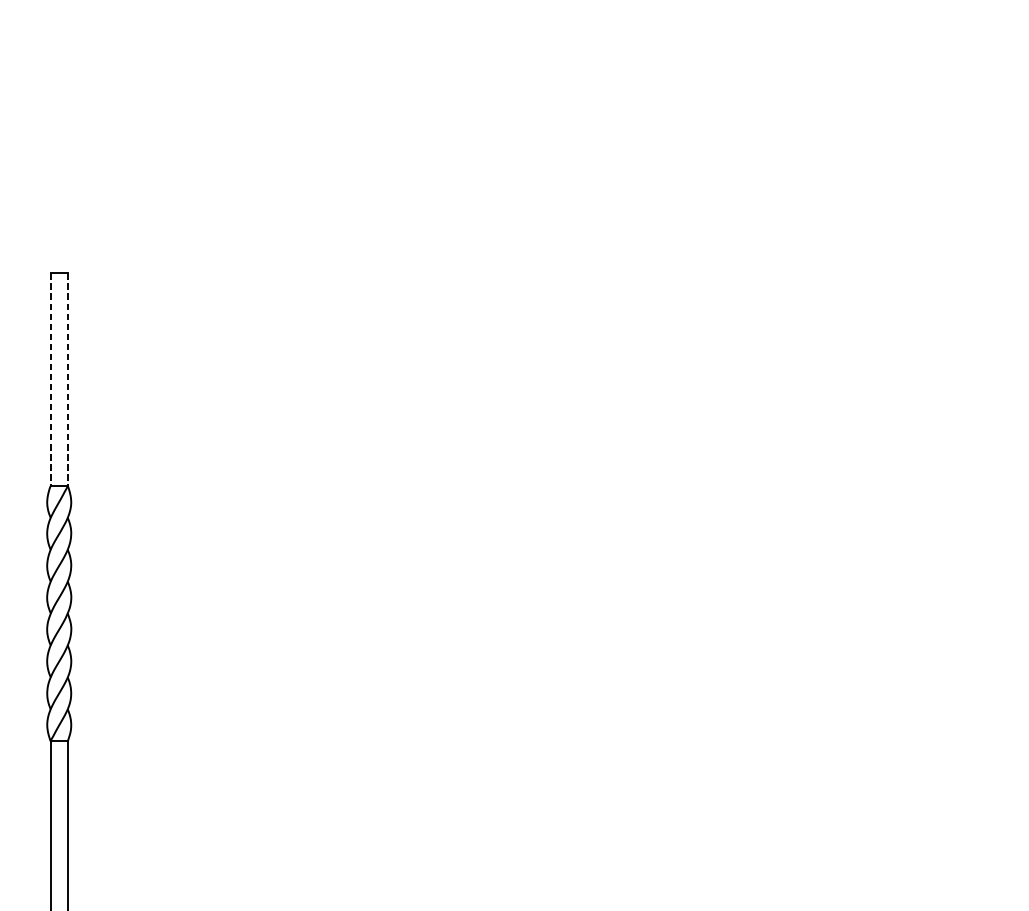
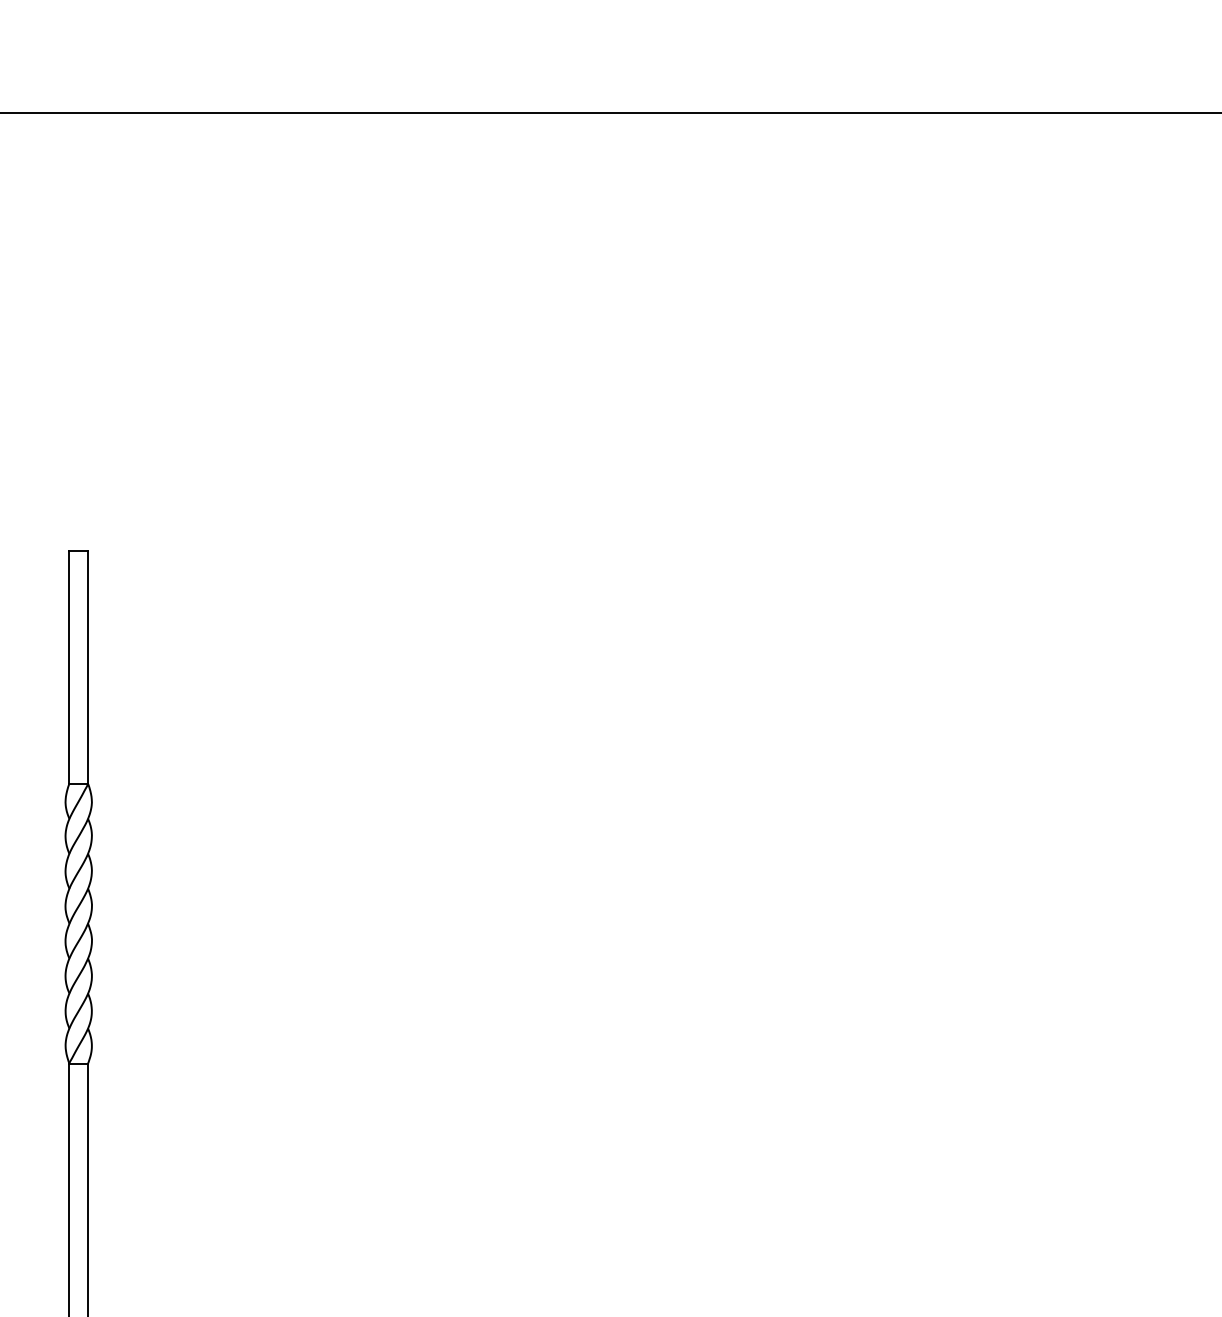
line: (50, 380) -> (69, 668), dashed -> solid
line: (68, 380) -> (88, 668), dashed -> solid

